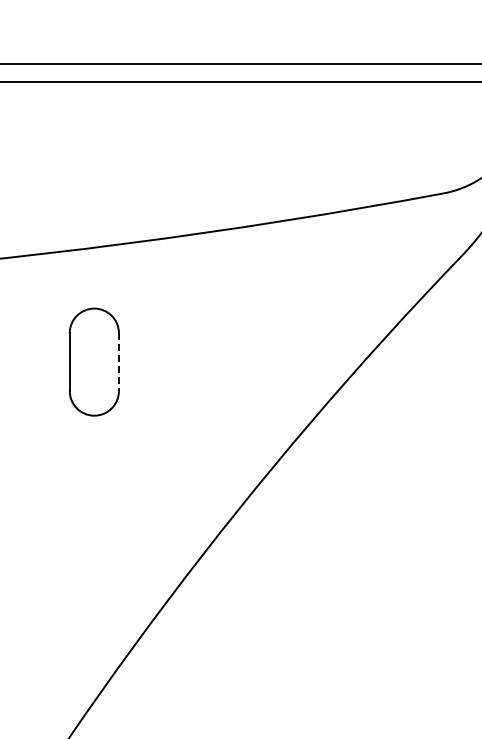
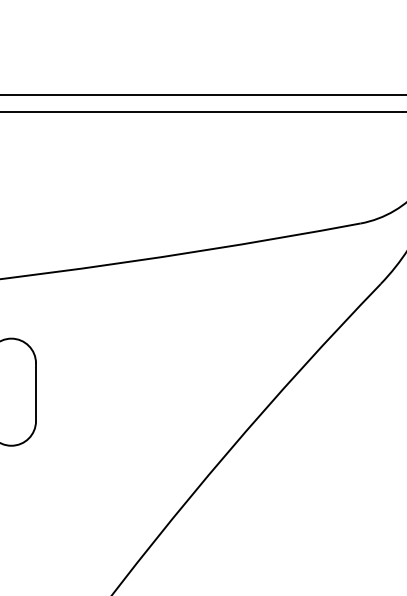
line: (118, 362) -> (35, 392), dashed -> solid

